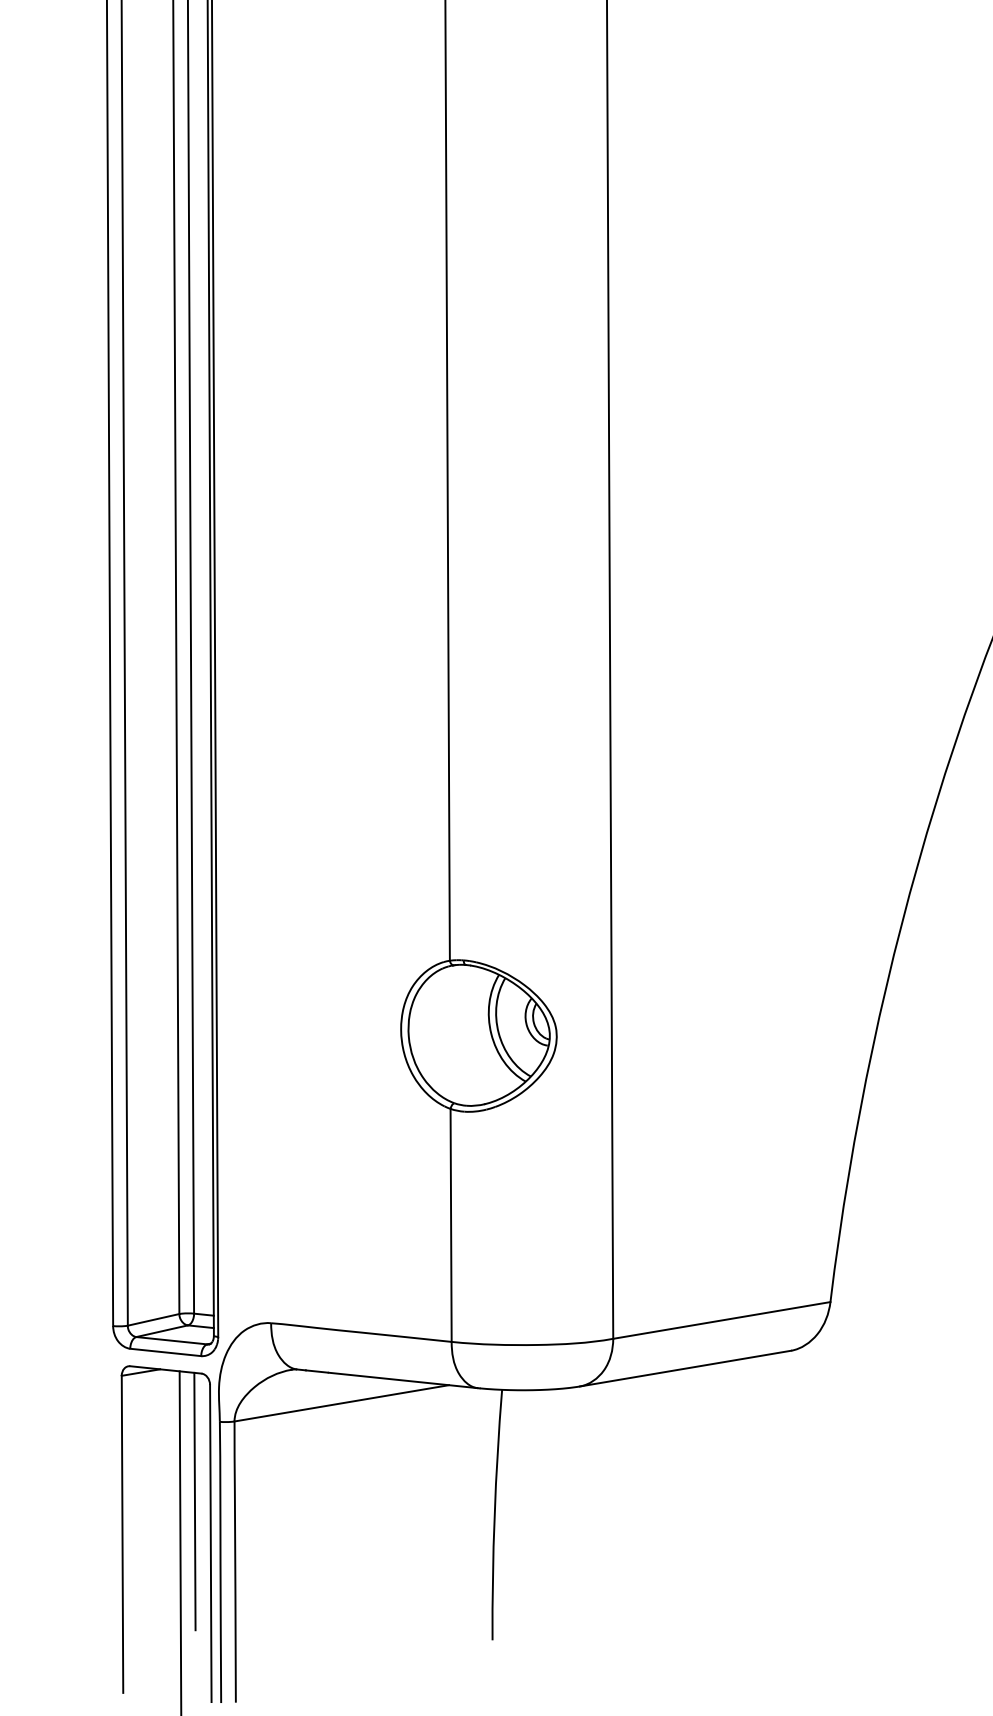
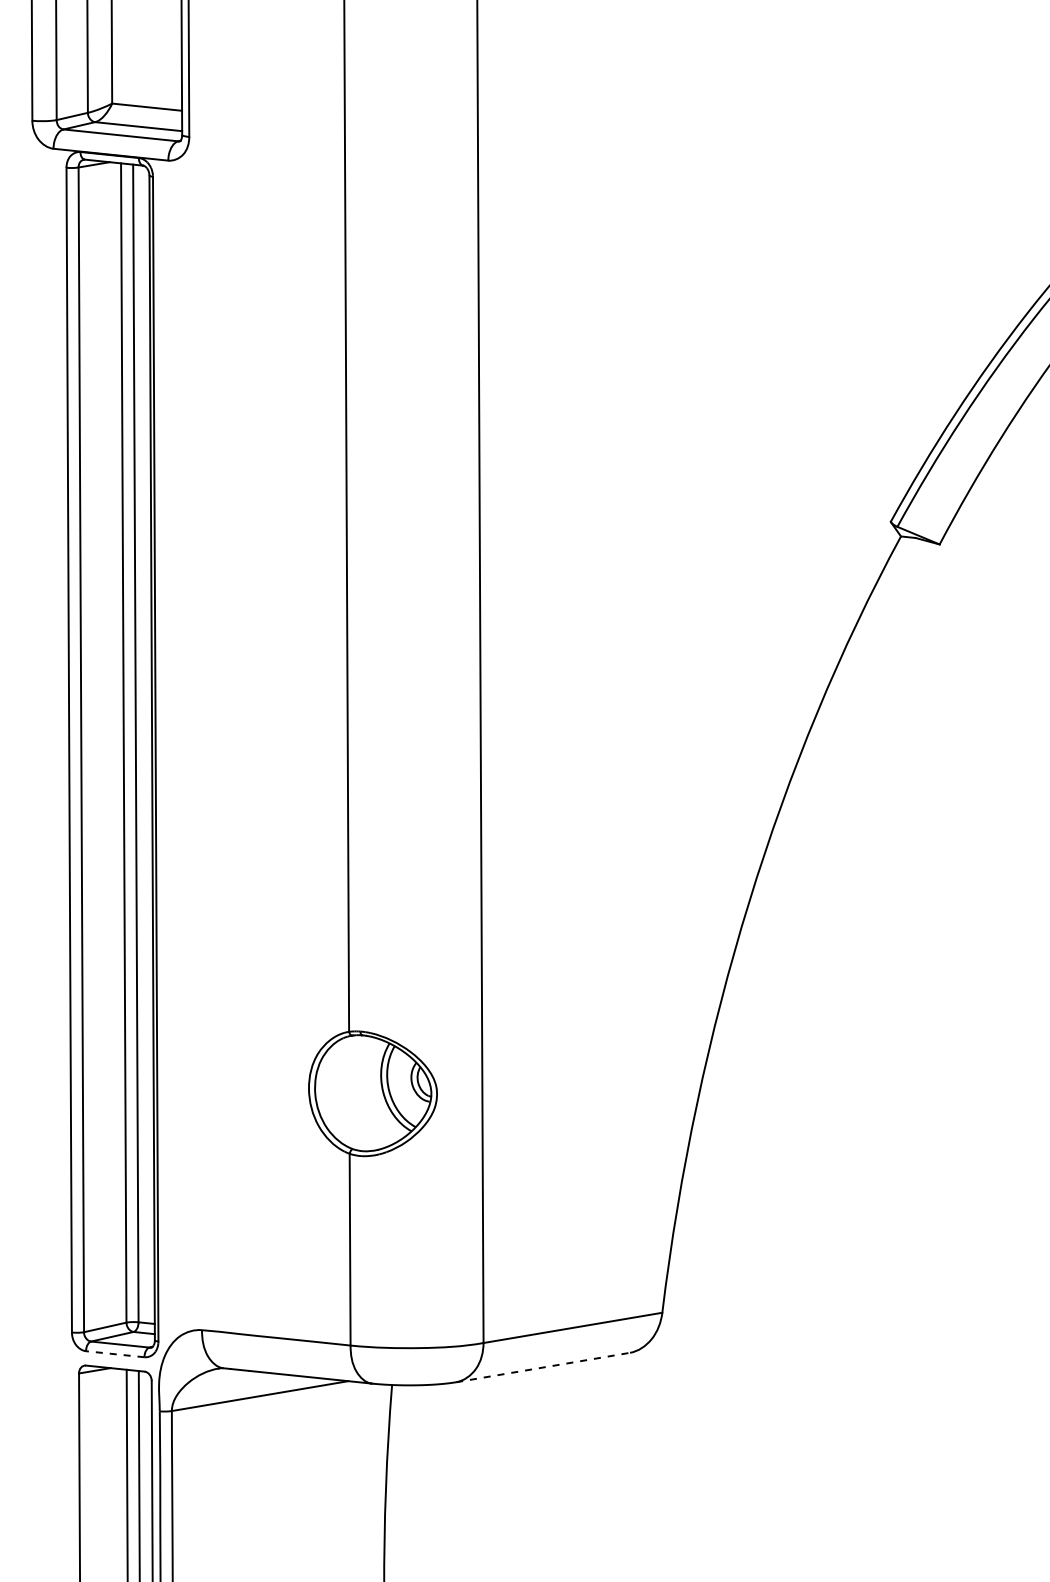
line: (164, 1352) -> (114, 1354), solid -> dashed
line: (686, 1368) -> (543, 1367), solid -> dashed

